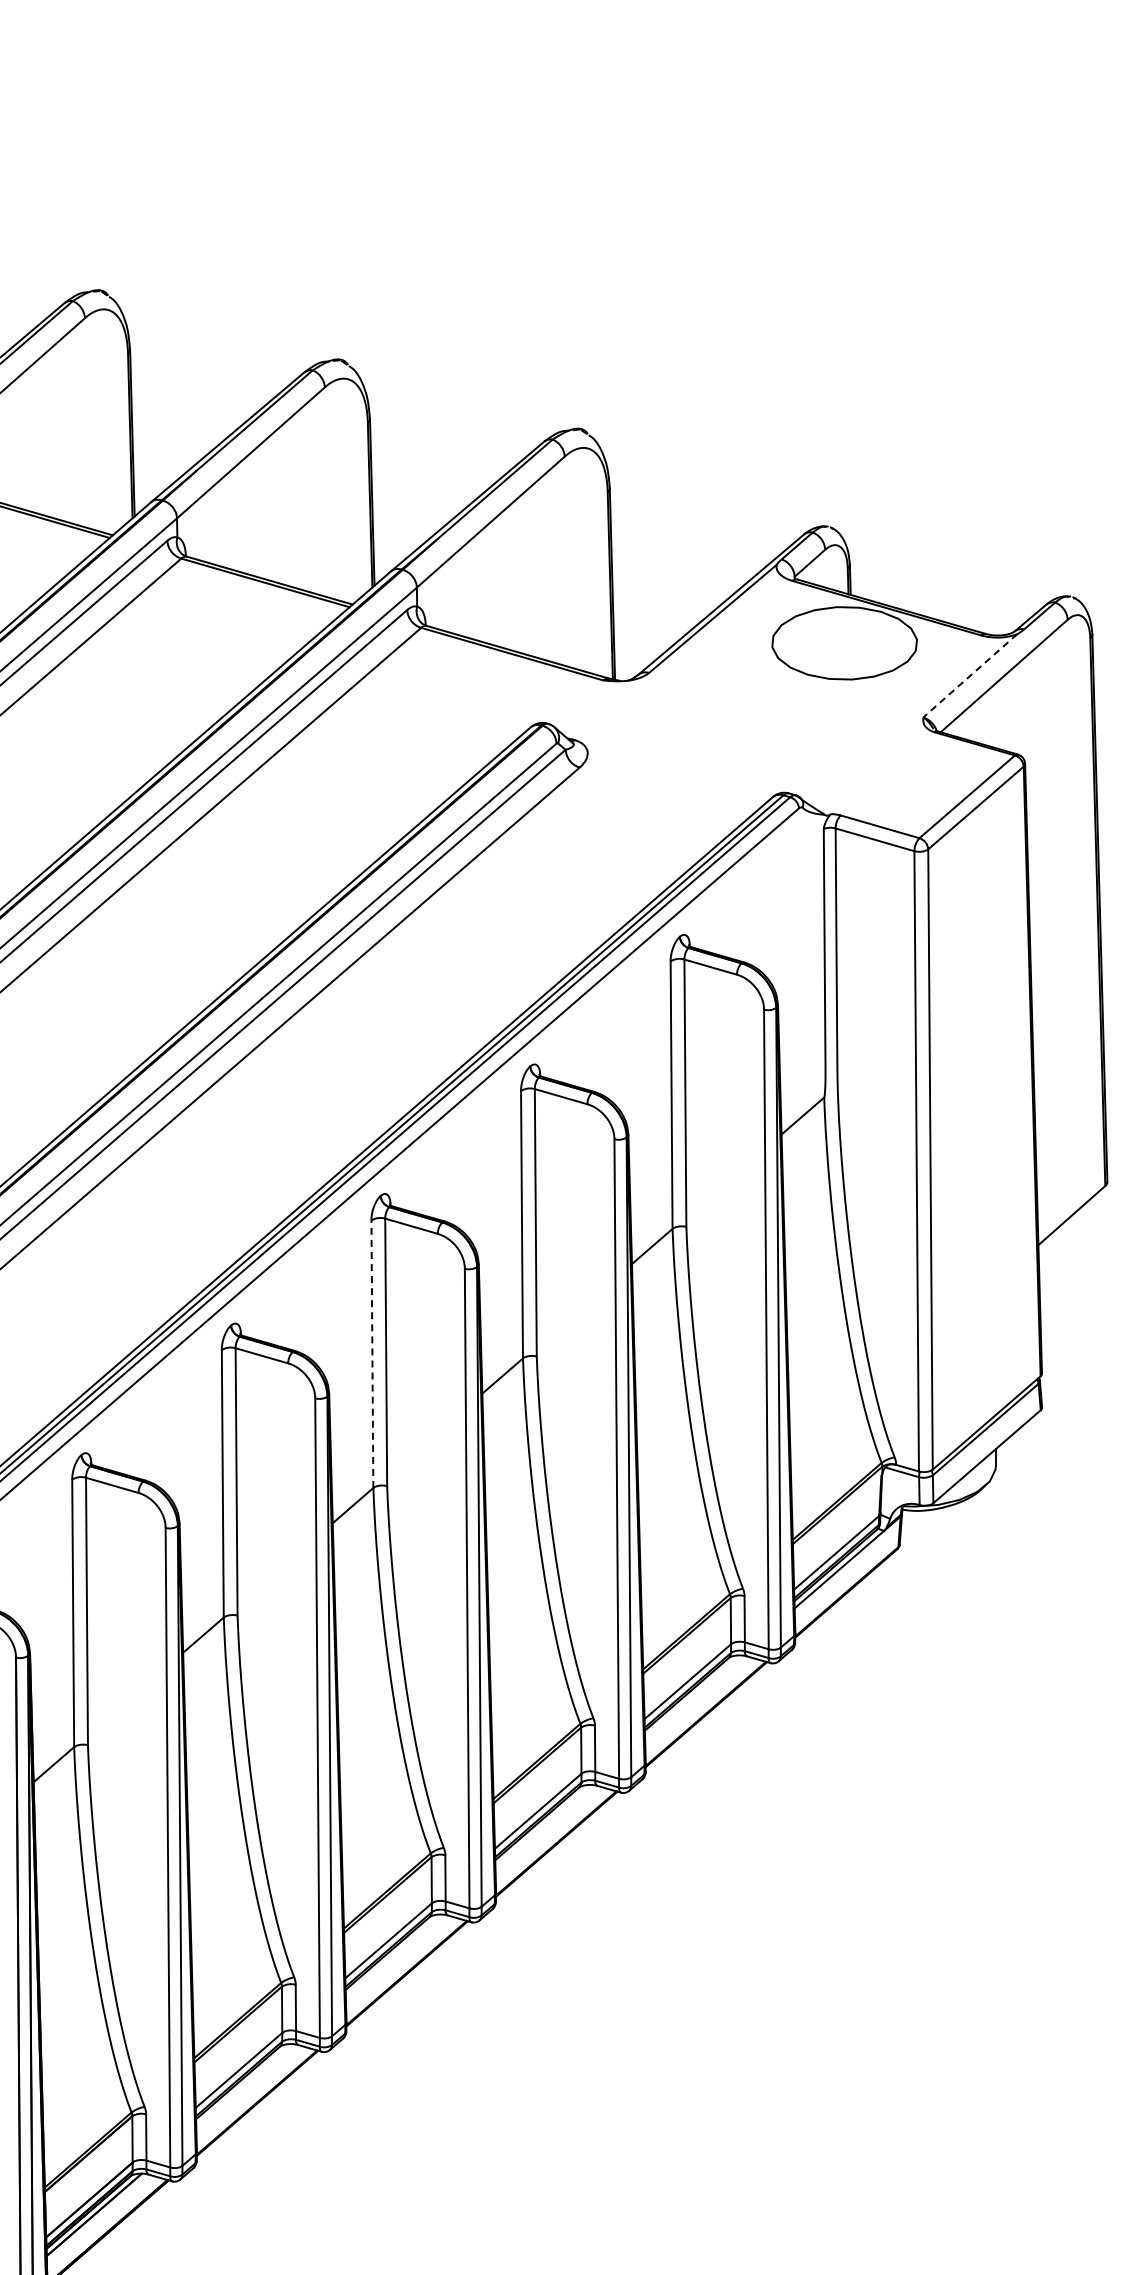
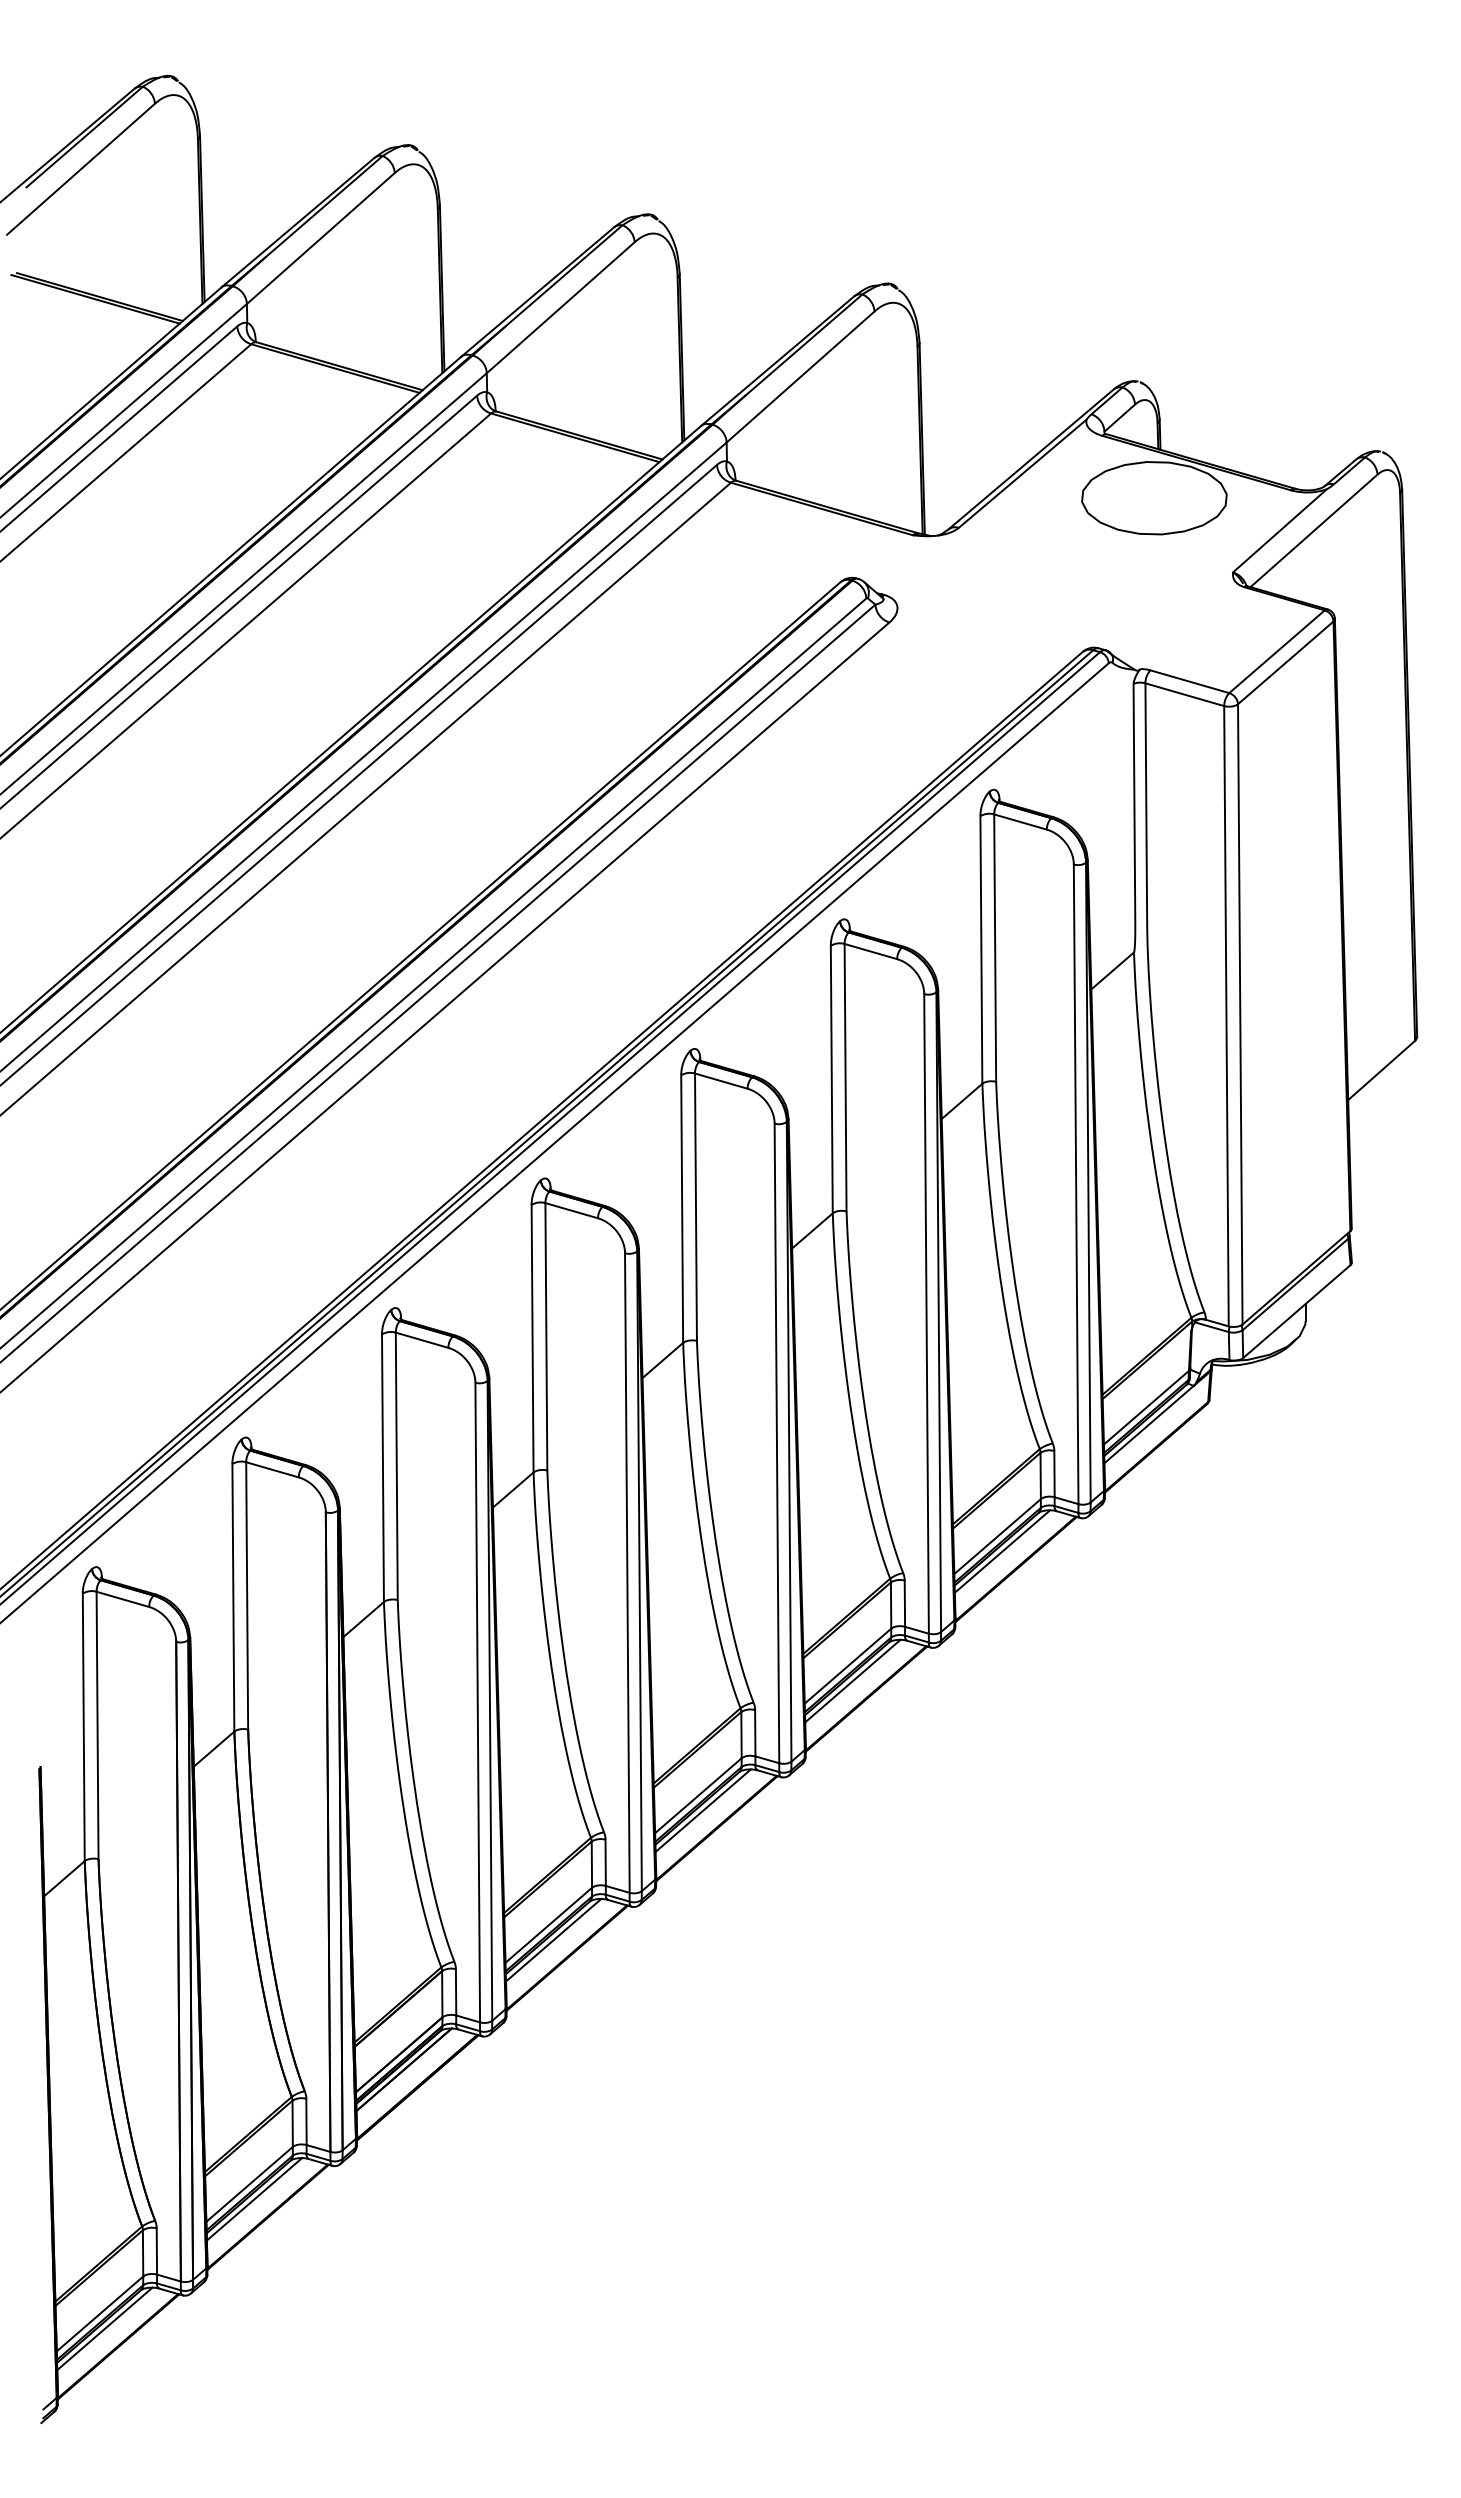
line: (970, 675) -> (1280, 530), dashed -> solid
line: (372, 1354) -> (682, 1209), dashed -> solid
line: (692, 1696) -> (1002, 1551), added
line: (542, 1825) -> (852, 1680), added
line: (392, 1955) -> (702, 1810), added
line: (243, 2084) -> (553, 1939), added

